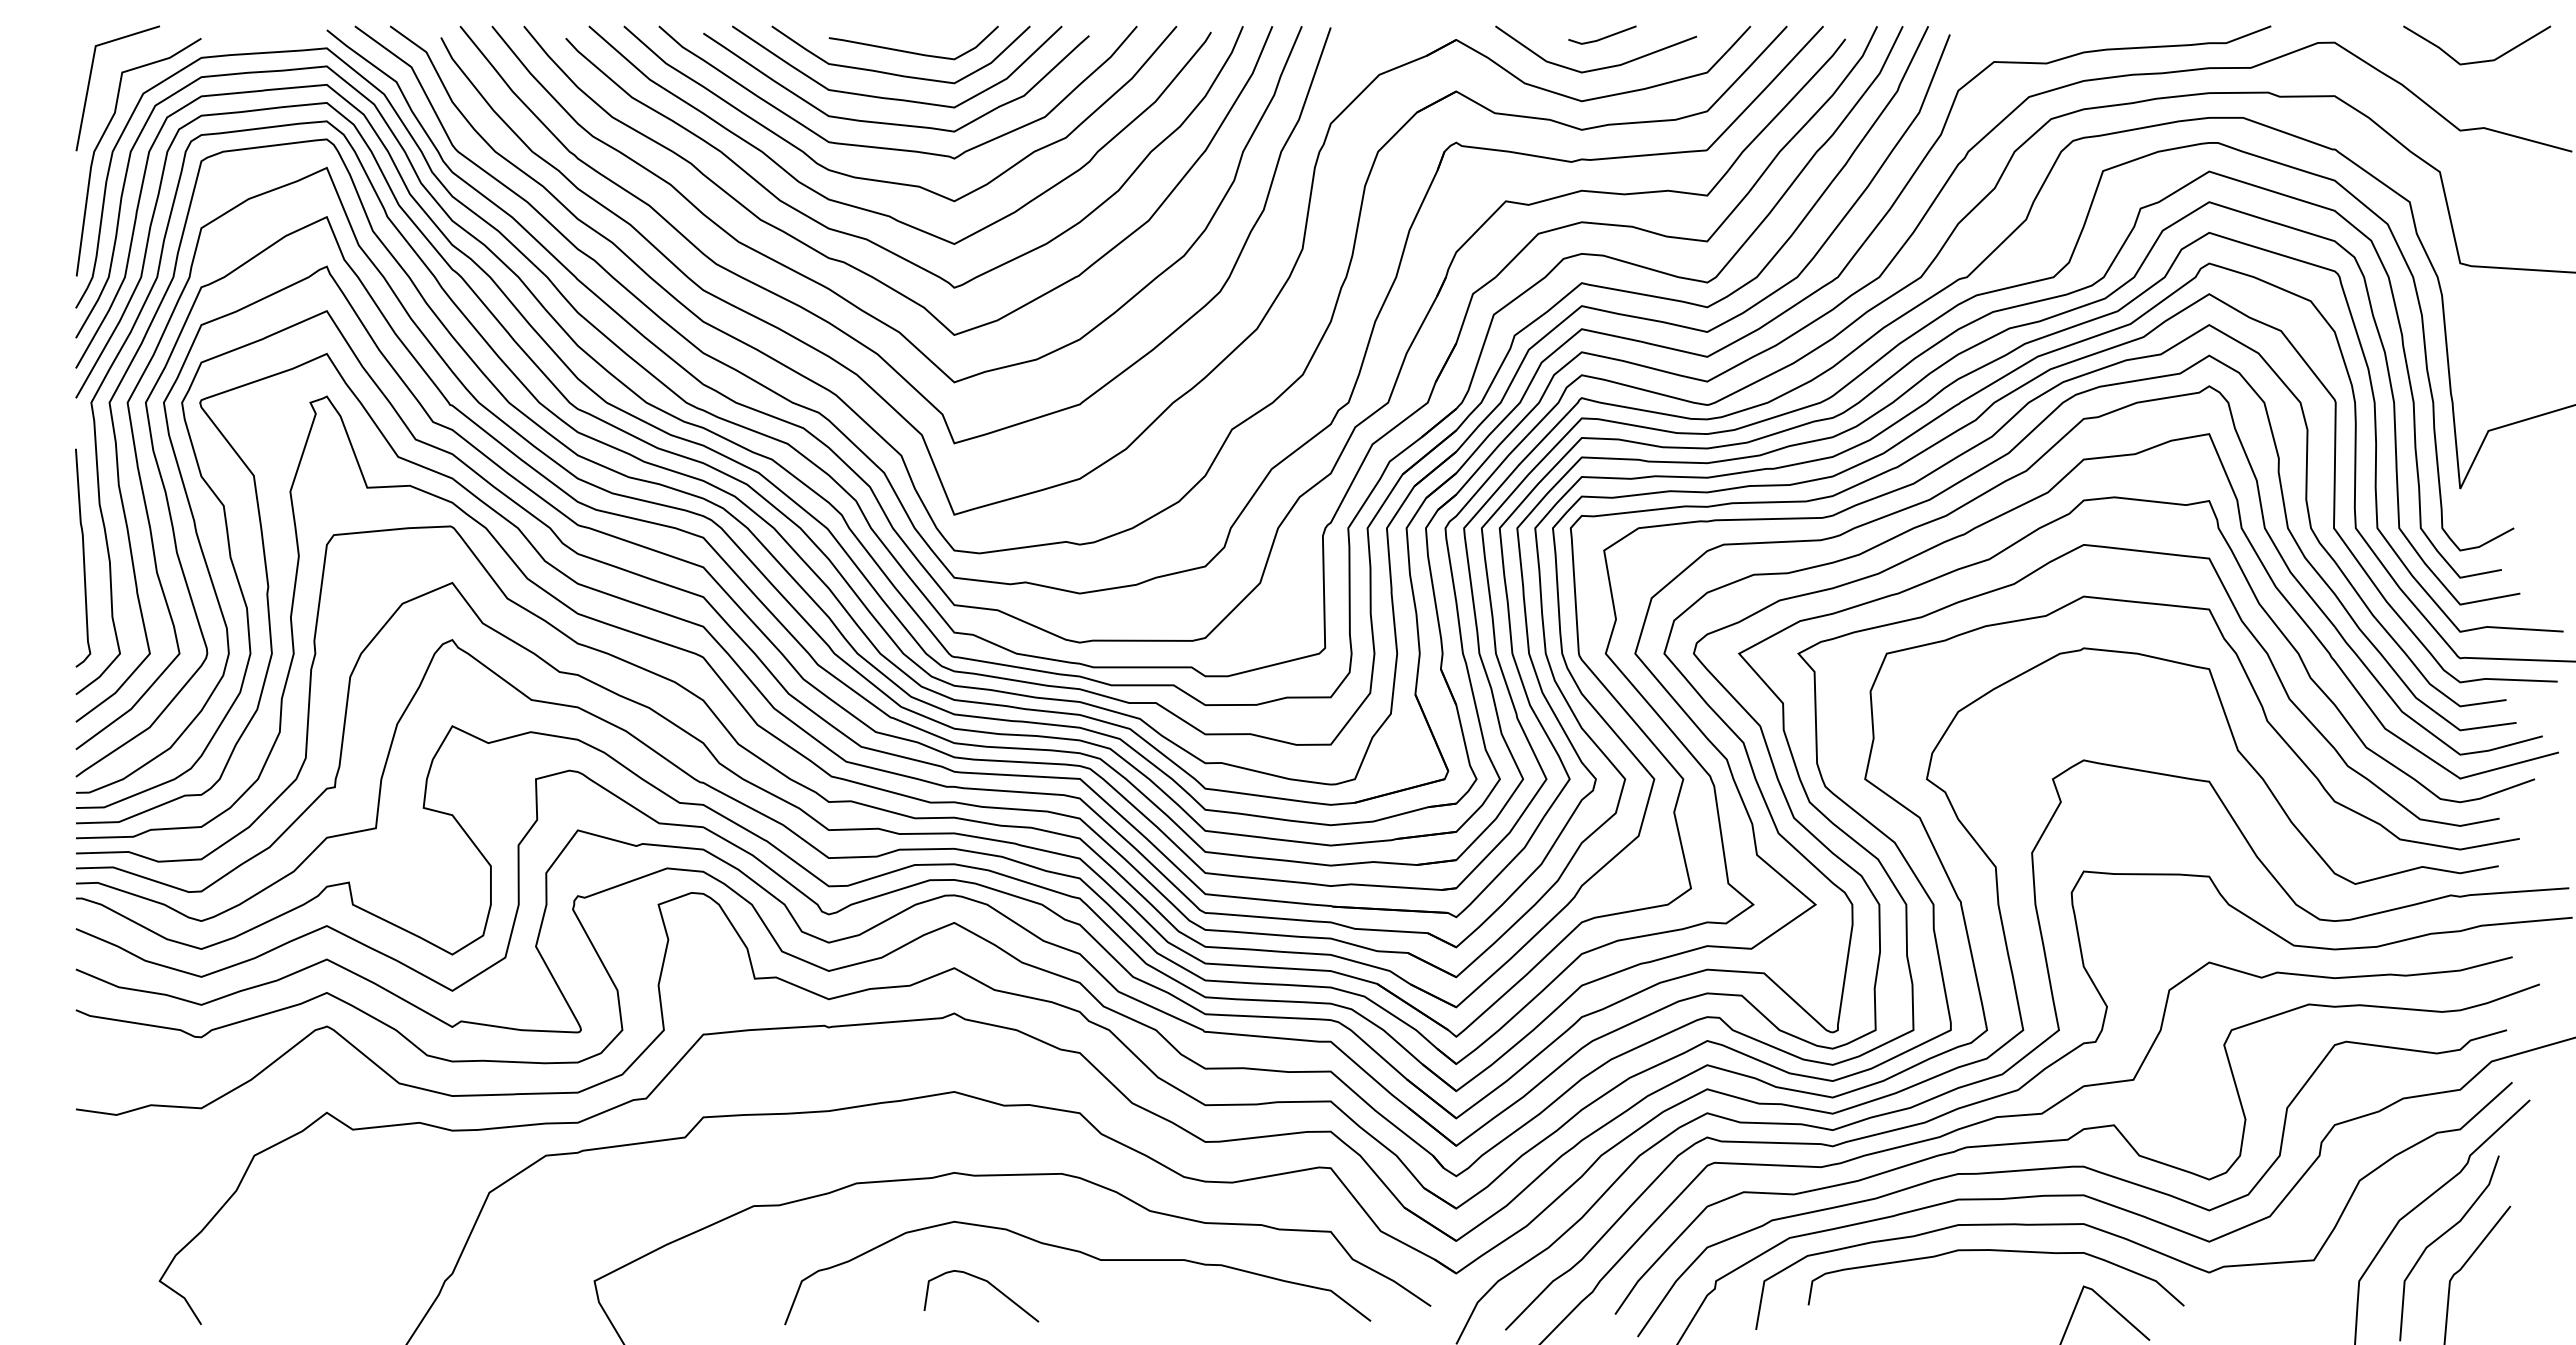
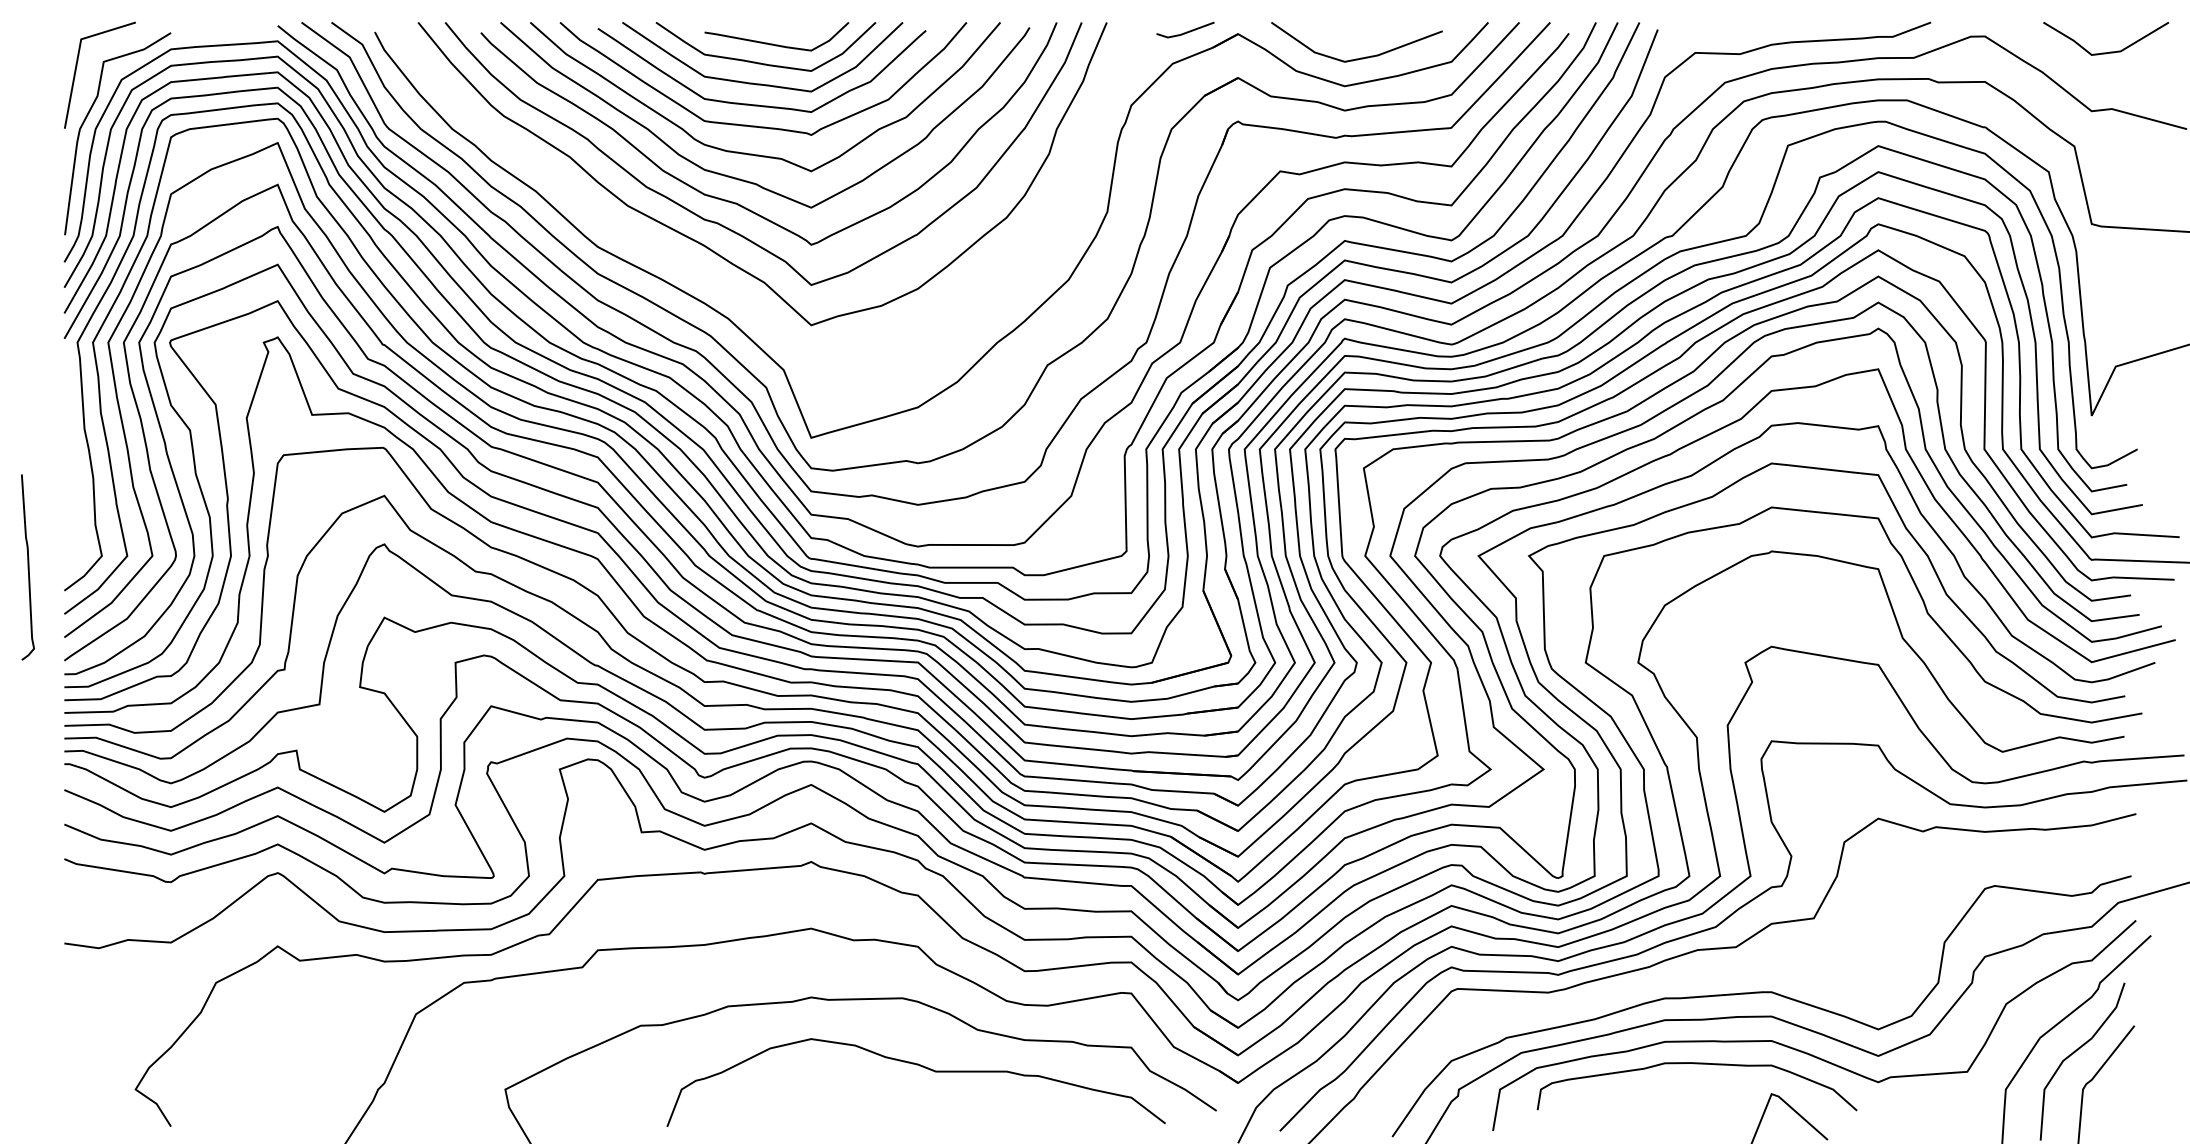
line: (1602, 37) -> (1185, 32), moved
curve: (835, 325) -> (710, 276), removed
curve: (83, 557) -> (28, 566), moved
curve: (2070, 1139) -> (1760, 969), removed
curve: (990, 1285) -> (842, 1093), removed

